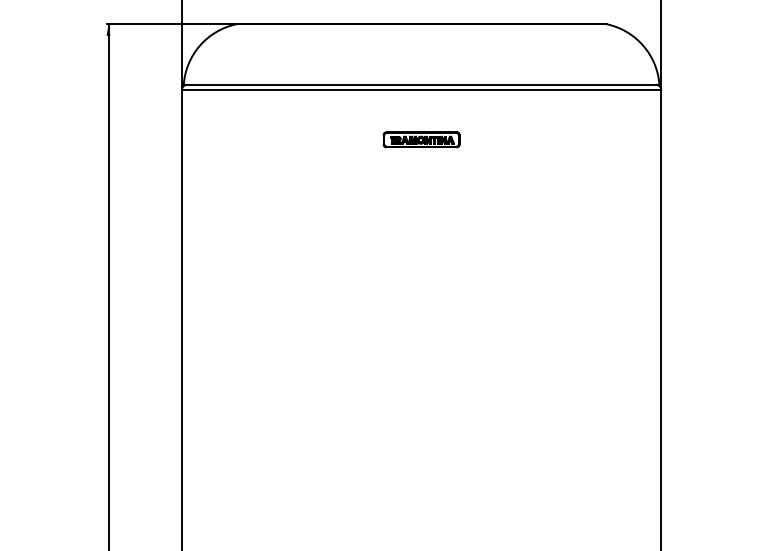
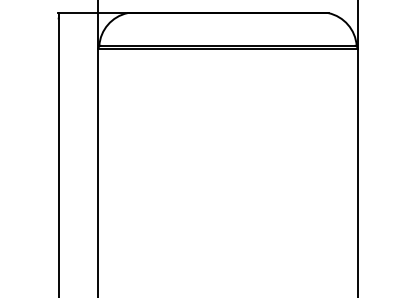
part: (420, 139) -> (227, 75), removed

